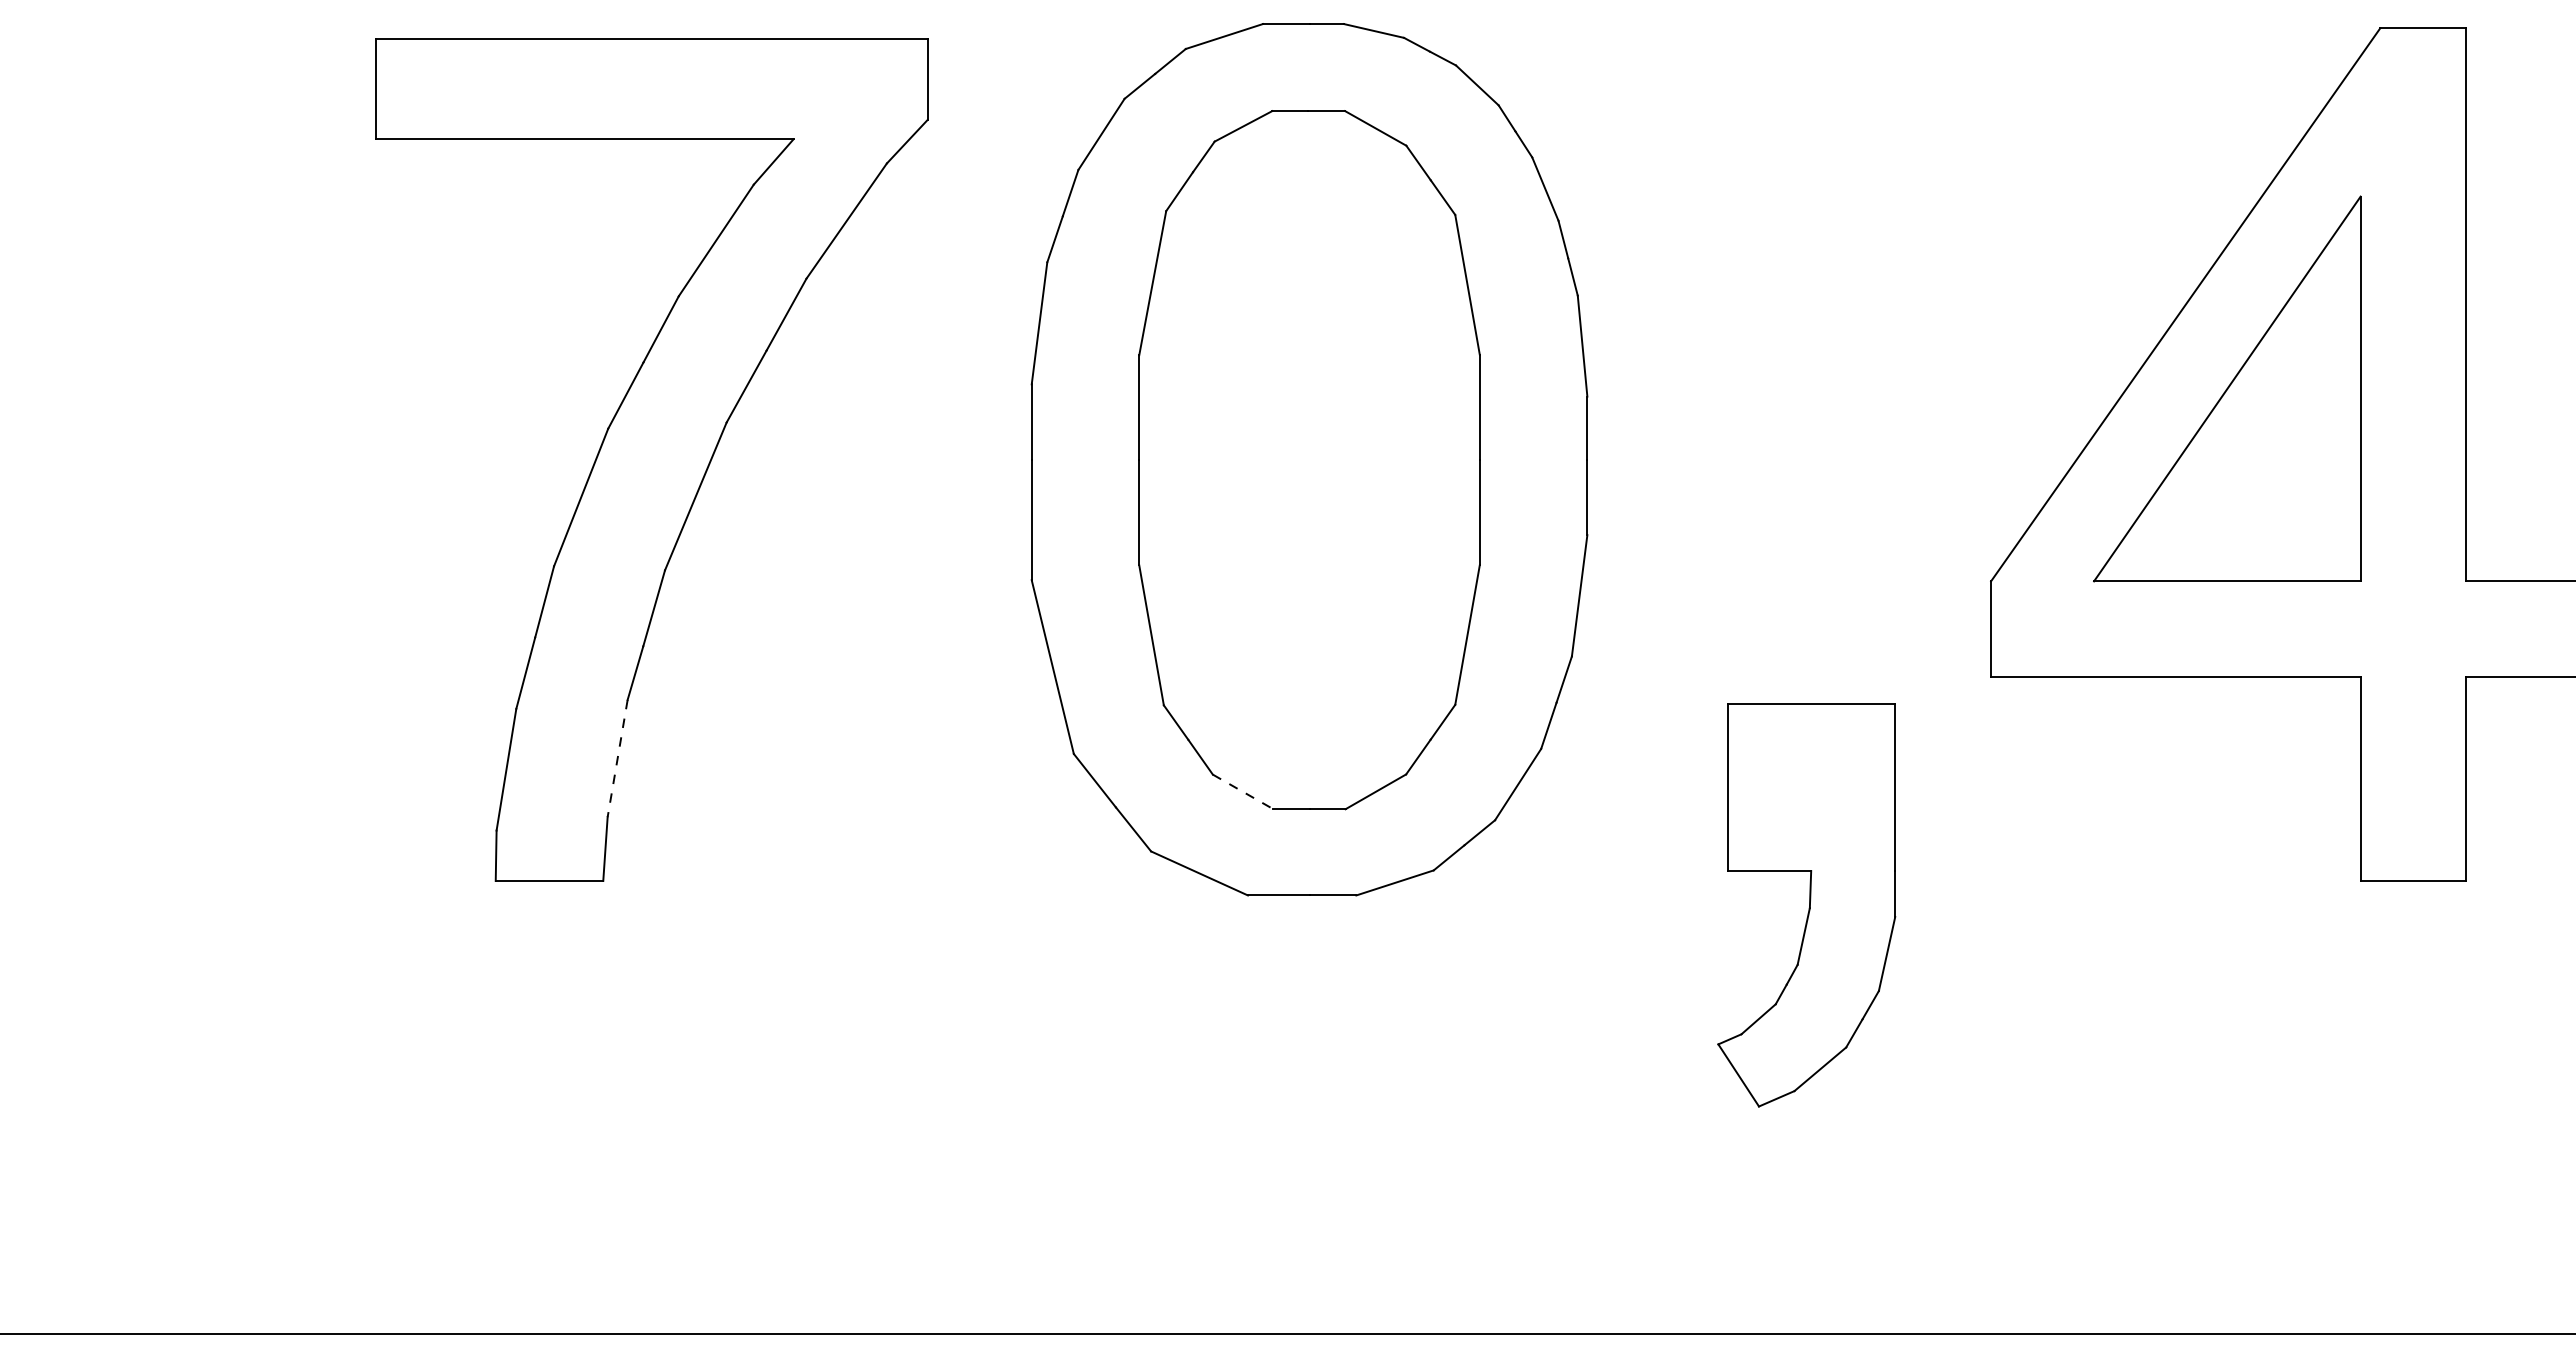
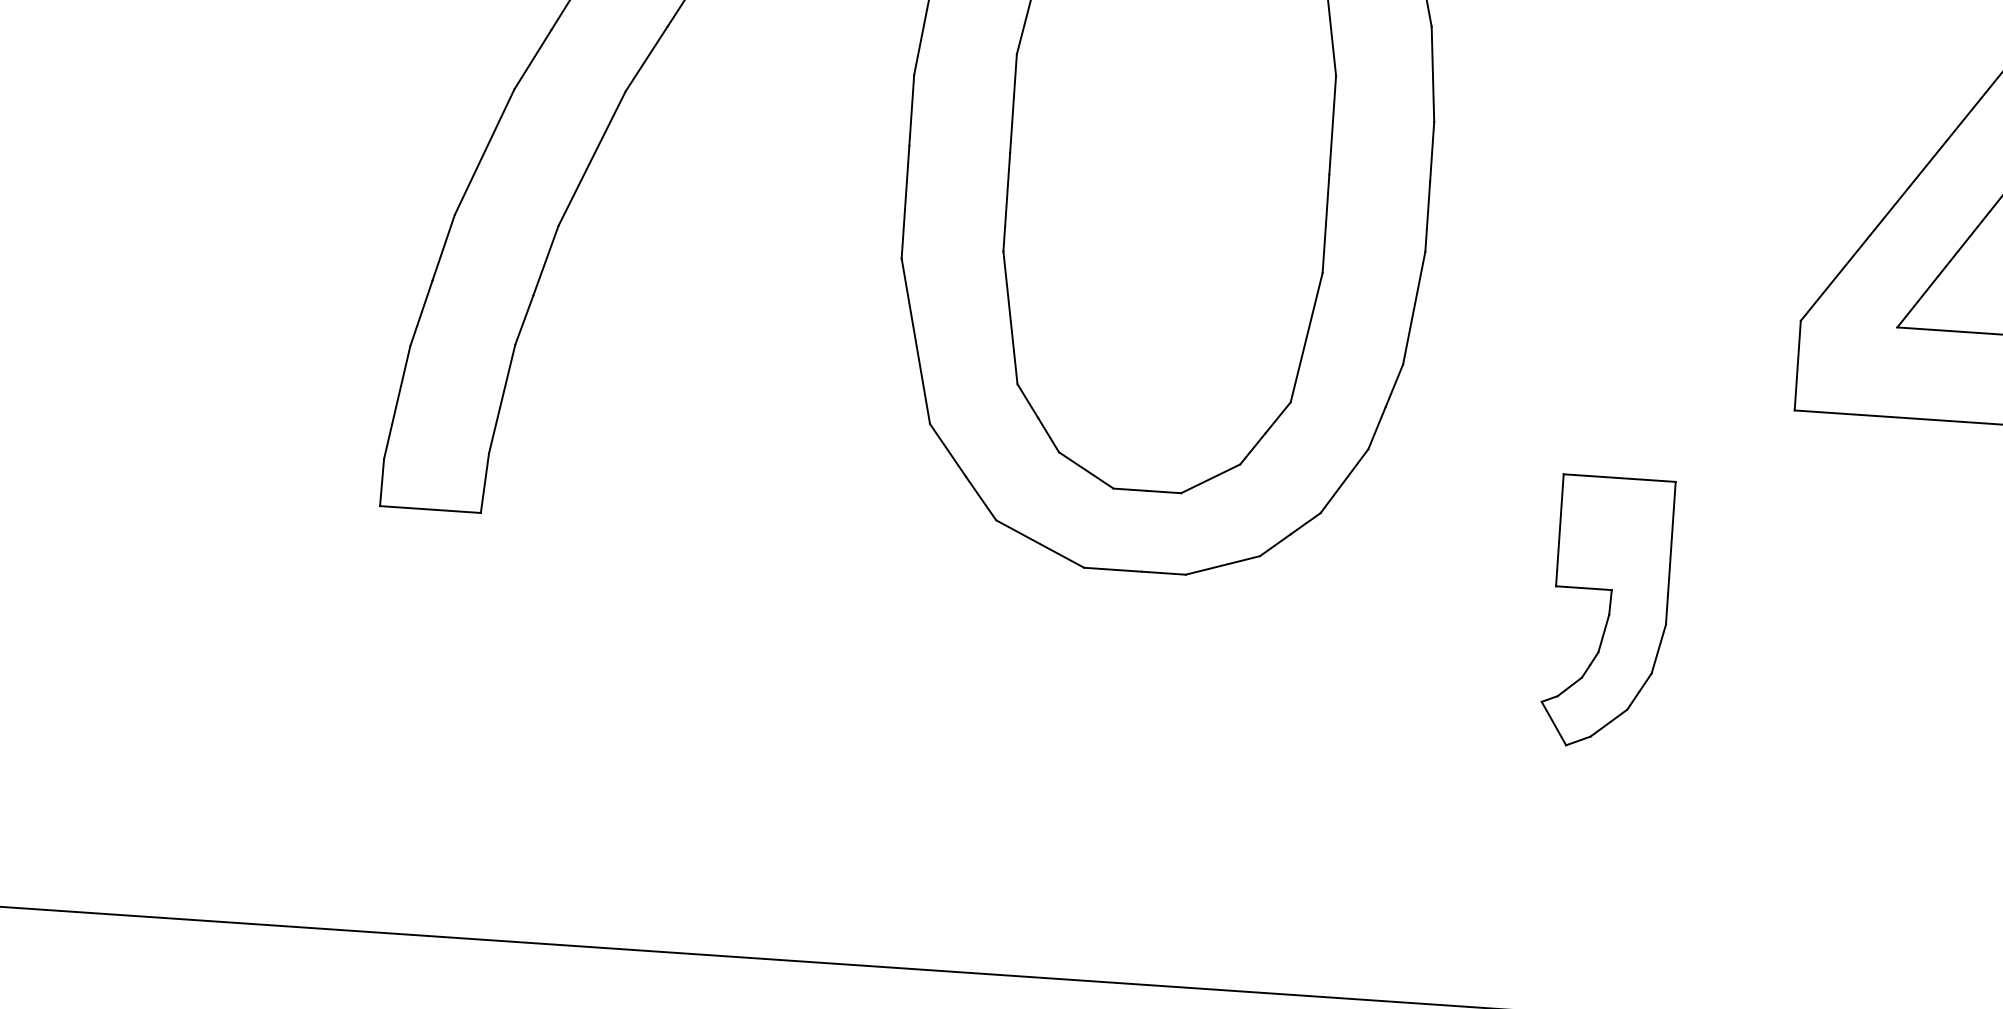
line: (617, 758) -> (502, 399), dashed -> solid
line: (1243, 791) -> (1086, 470), dashed -> solid
part: (1806, 905) -> (1607, 612), size x0.71

